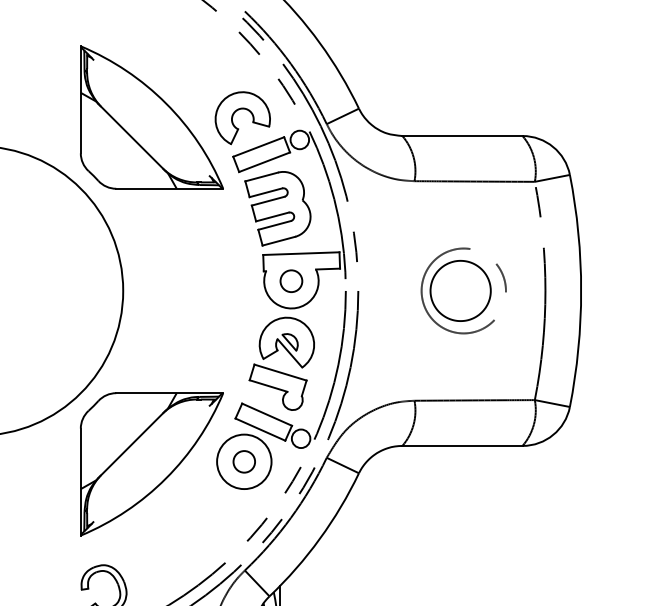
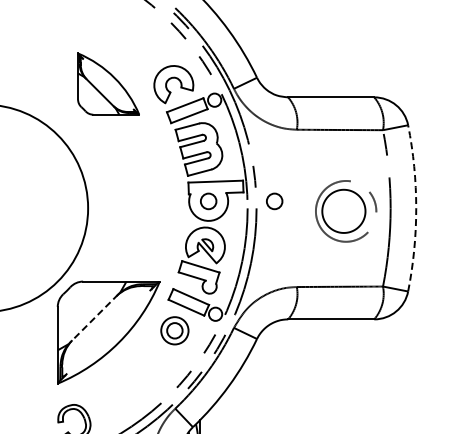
part: (151, 116) -> (108, 83), size x0.6
circle: (383, 281) -> (274, 201), added
part: (464, 291) -> (346, 211), moved
arc: (581, 291) -> (416, 208), solid -> dashed
line: (132, 444) -> (94, 318), solid -> dashed
circle: (243, 461) -> (174, 330), size x0.7

